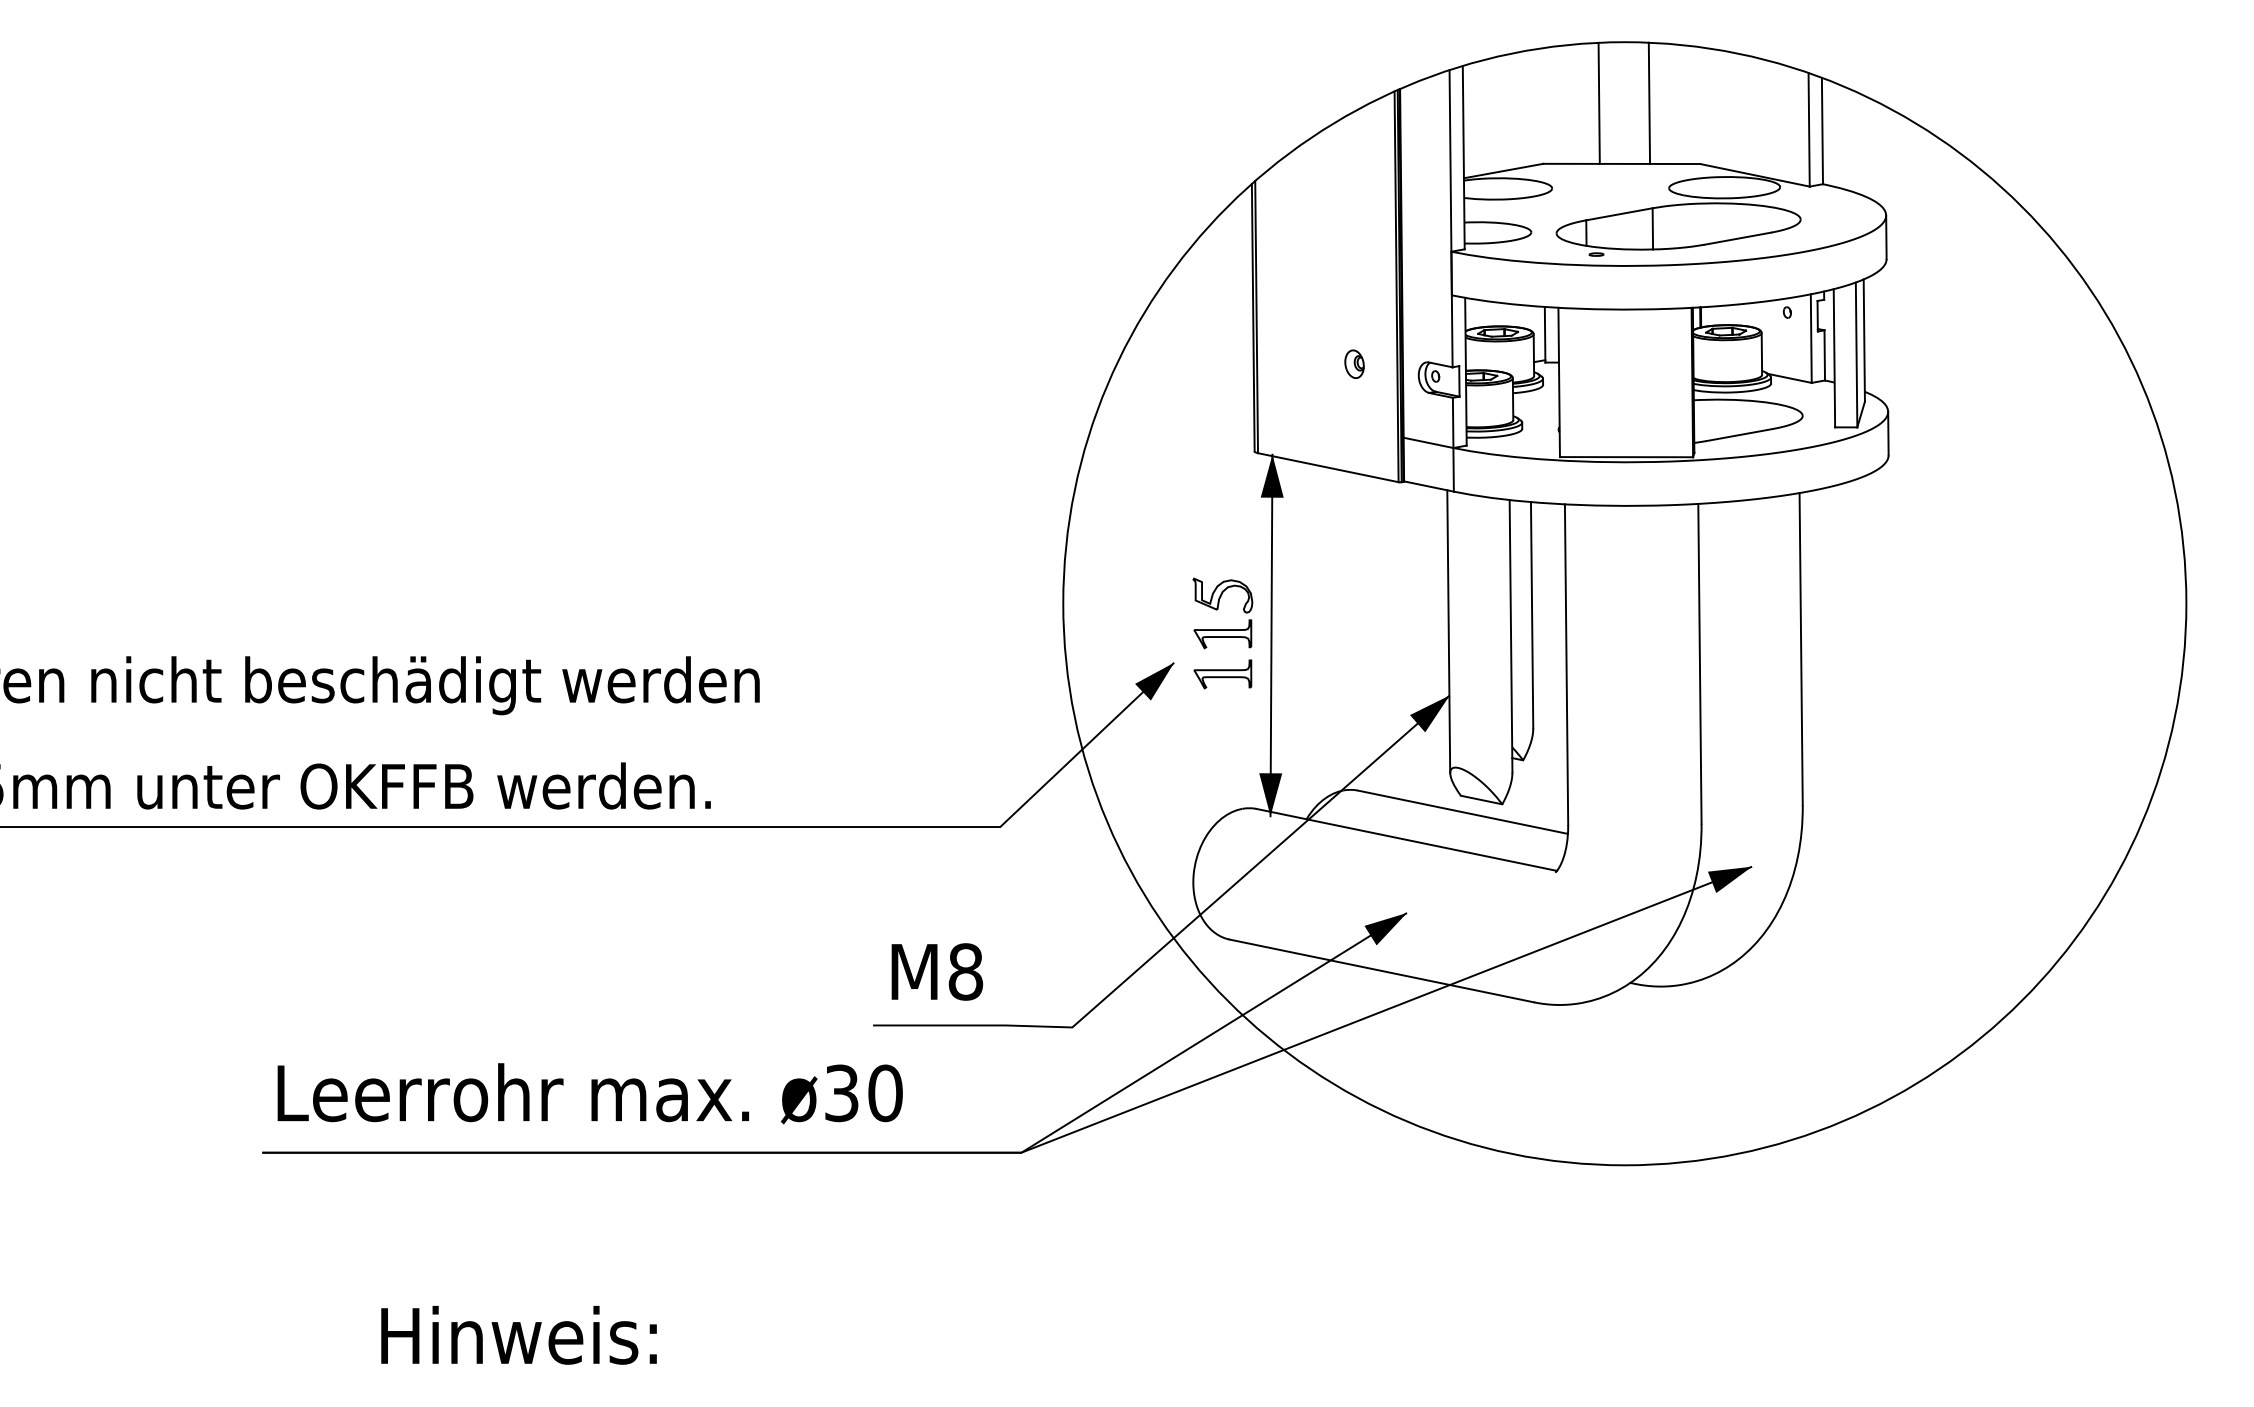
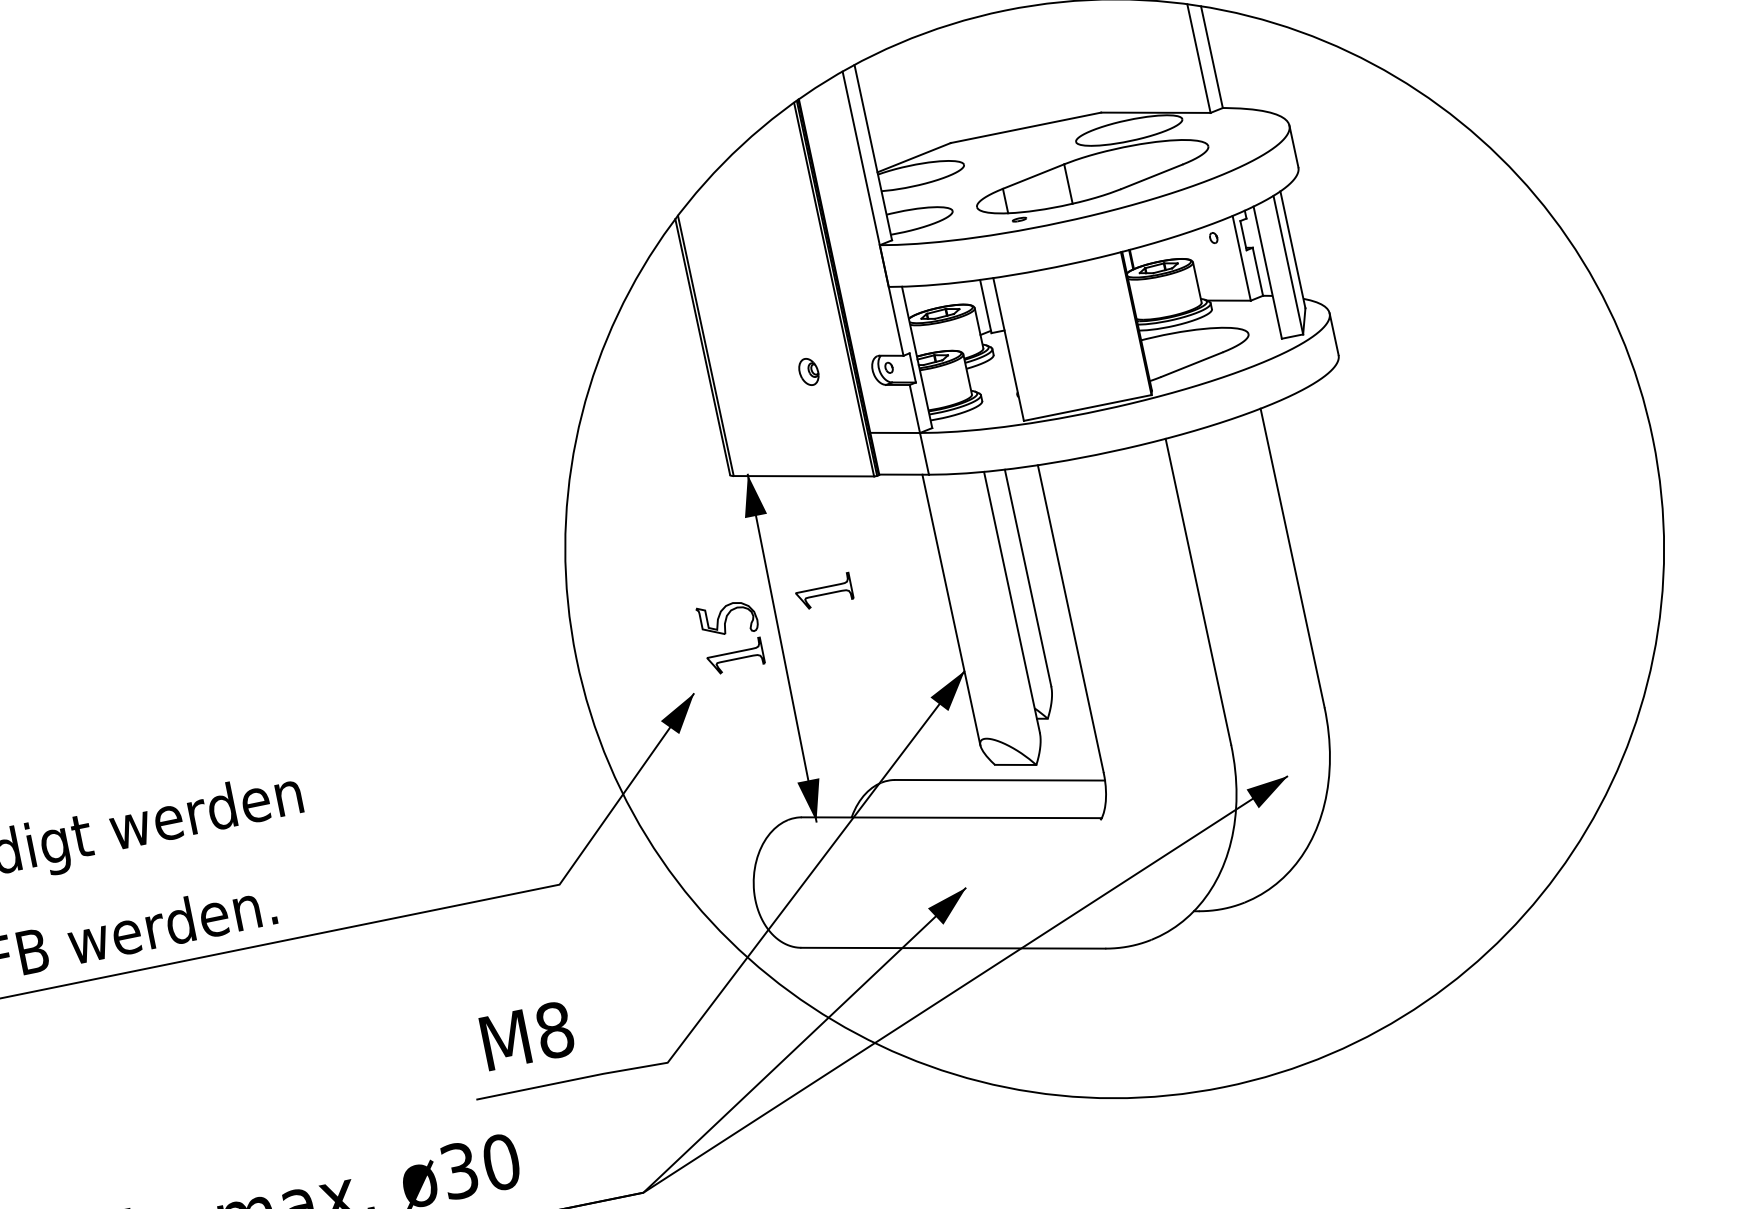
line: (1598, 102) -> (991, 73), removed
line: (1649, 102) -> (1040, 63), removed
part: (1222, 674) -> (823, 591), moved

